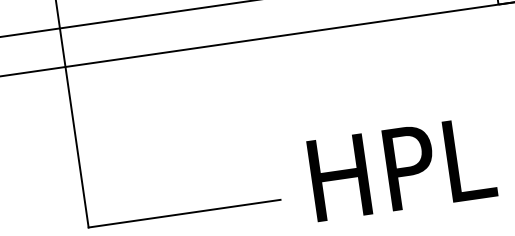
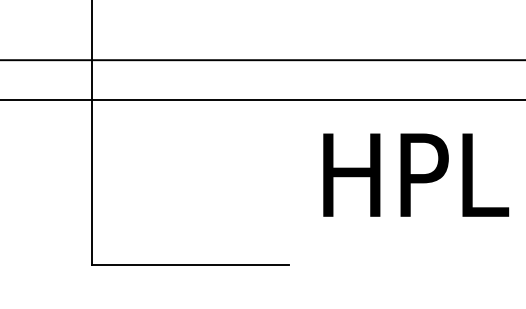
text: (402, 168) -> (416, 174), moved

